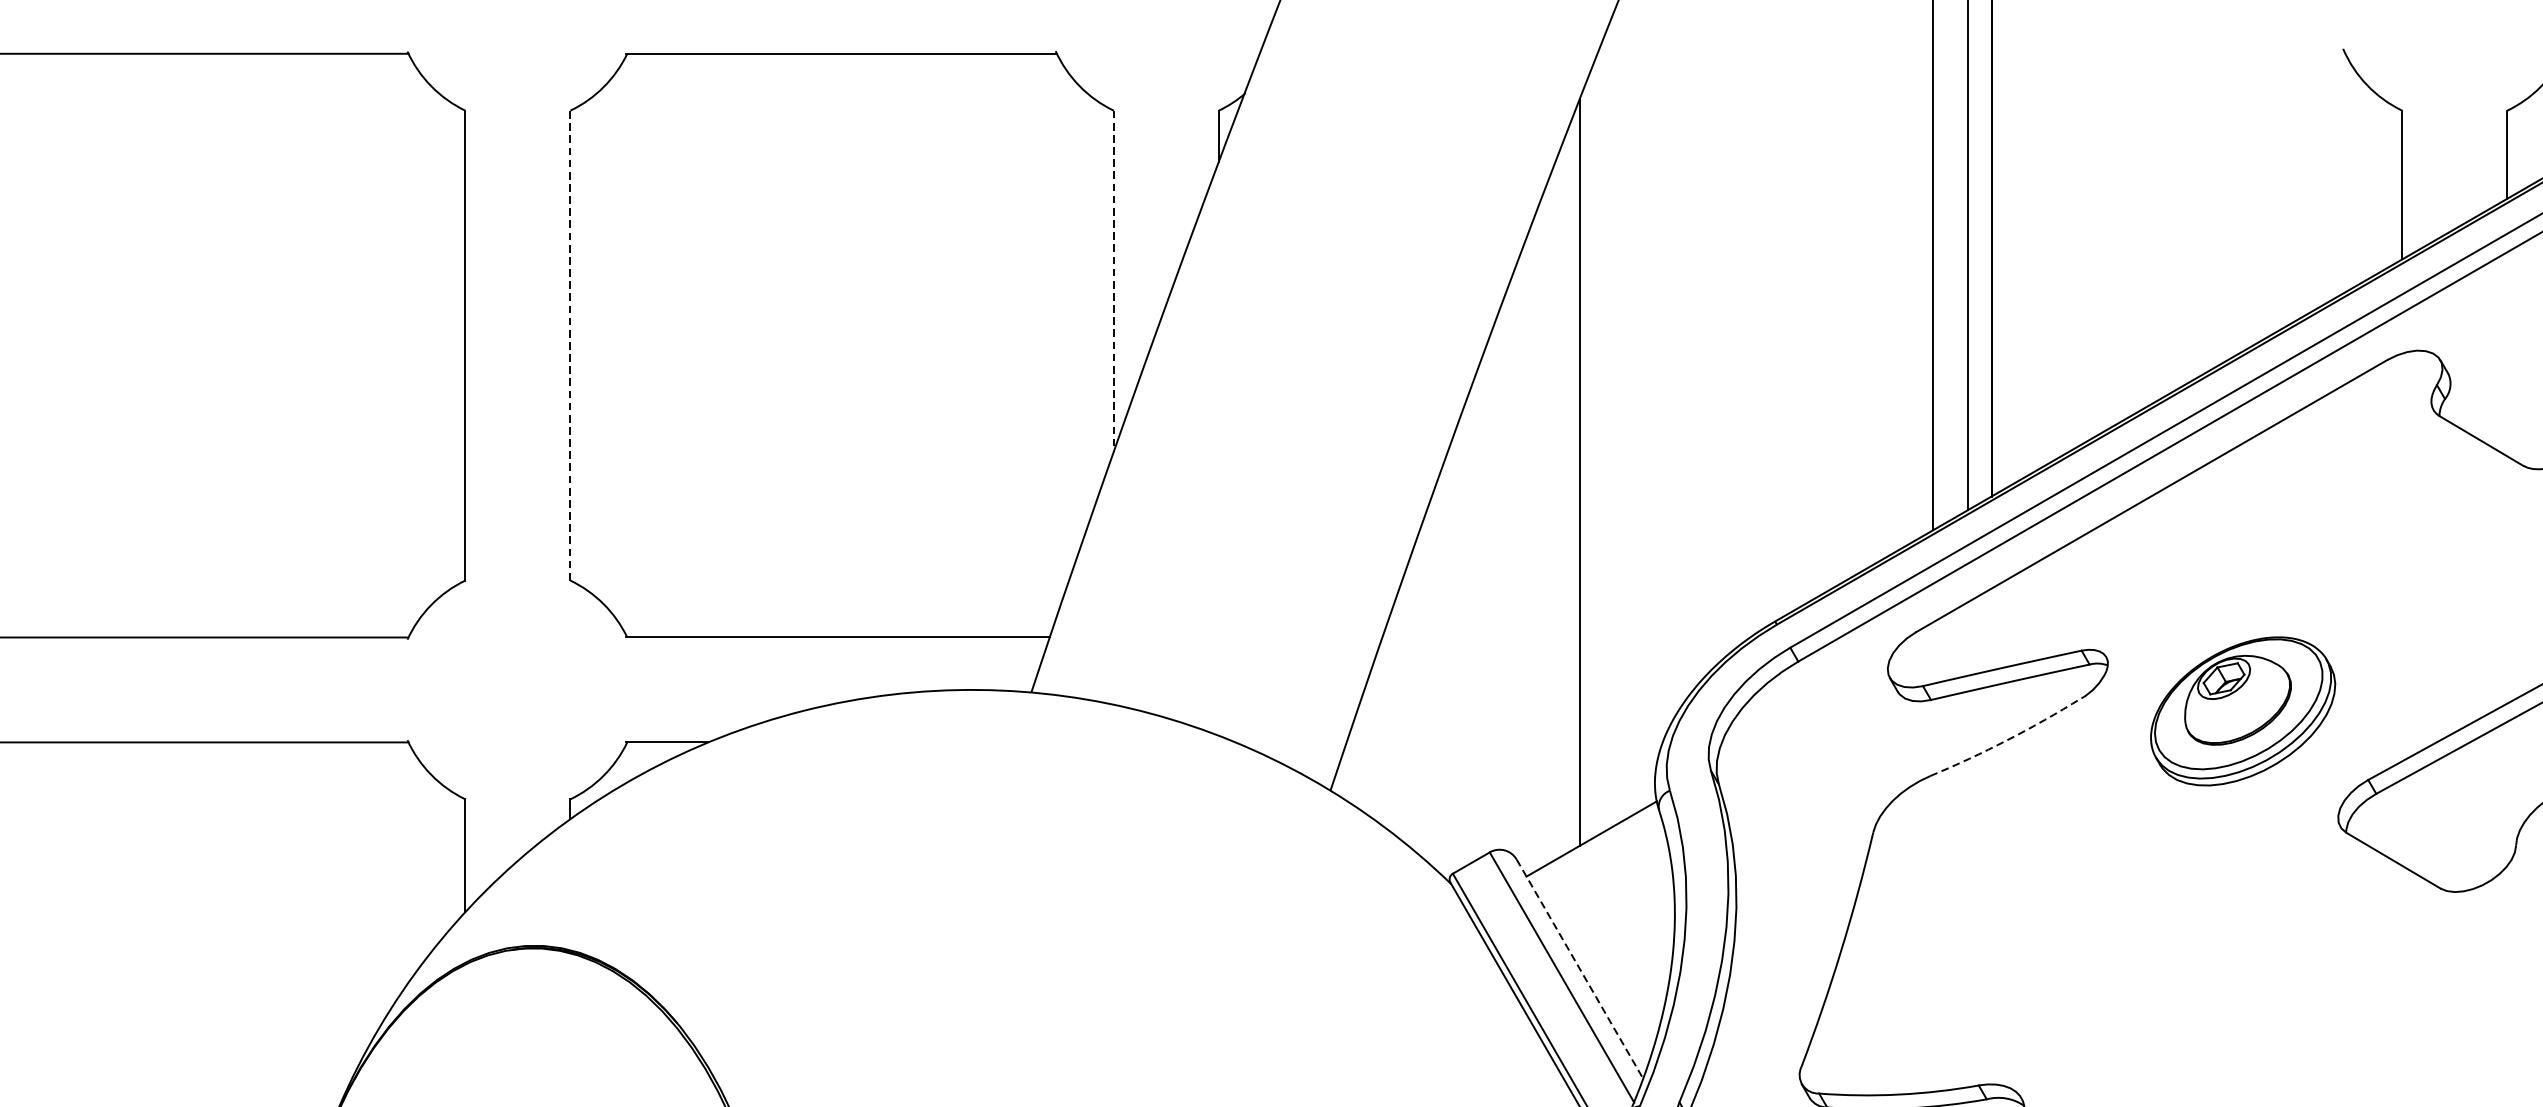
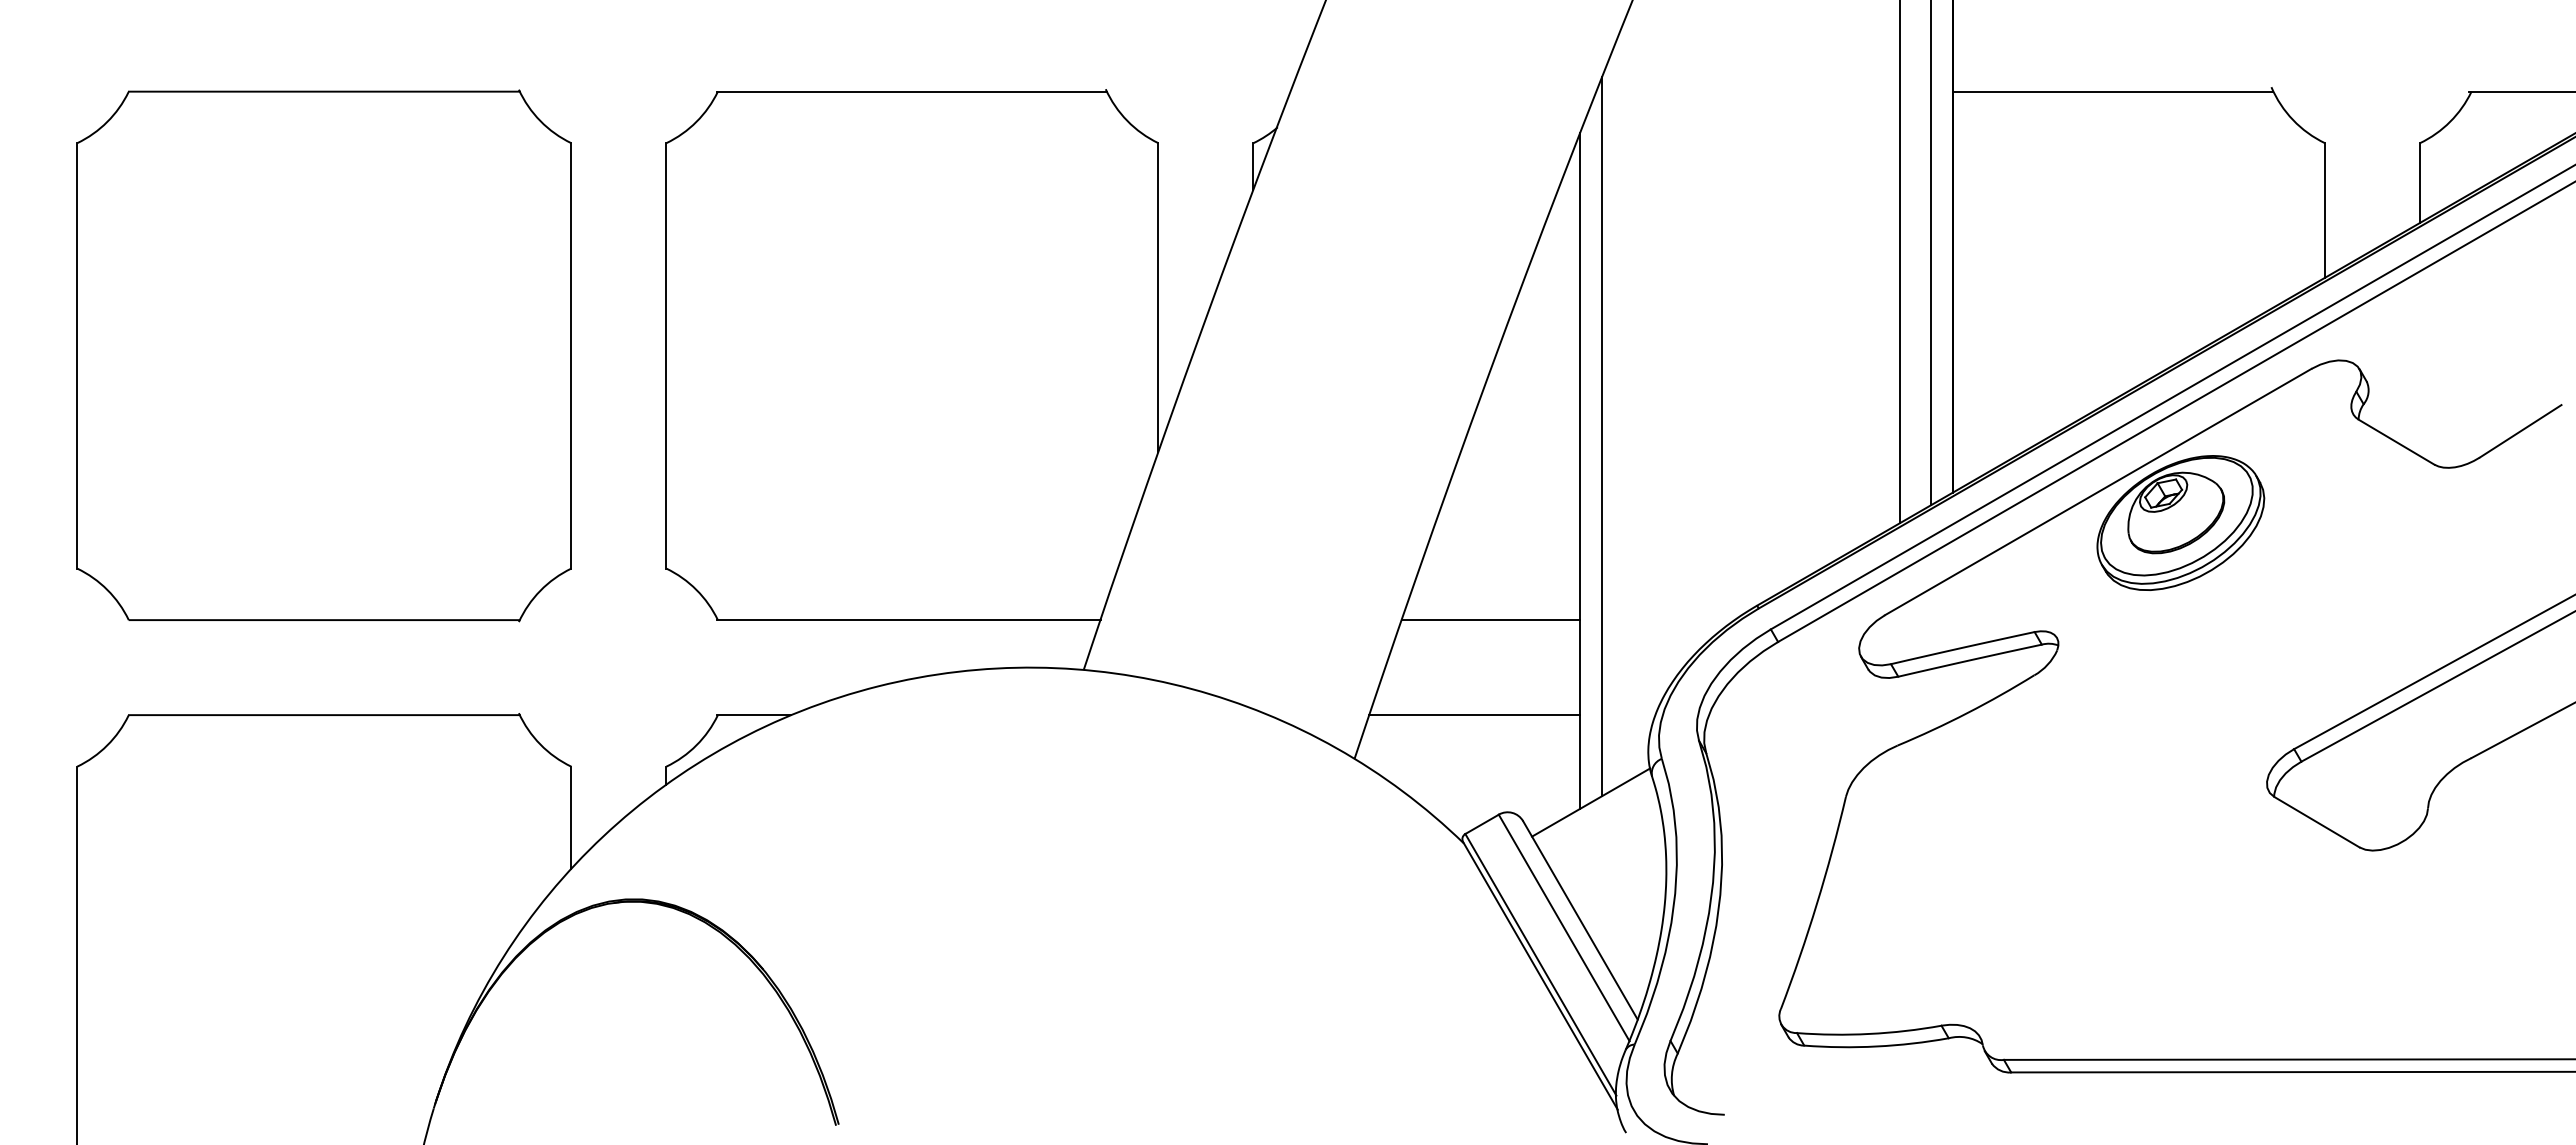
line: (2168, 53) -> (2113, 91), added
line: (1113, 282) -> (1158, 298), dashed -> solid
line: (570, 345) -> (666, 355), dashed -> solid
line: (1604, 434) -> (1602, 436), added
line: (1480, 637) -> (1490, 620), added
part: (2242, 710) -> (2180, 522), moved
arc: (2007, 740) -> (1967, 713), dashed -> solid
line: (1462, 742) -> (1474, 715), added
line: (1580, 969) -> (1580, 920), dashed -> solid

